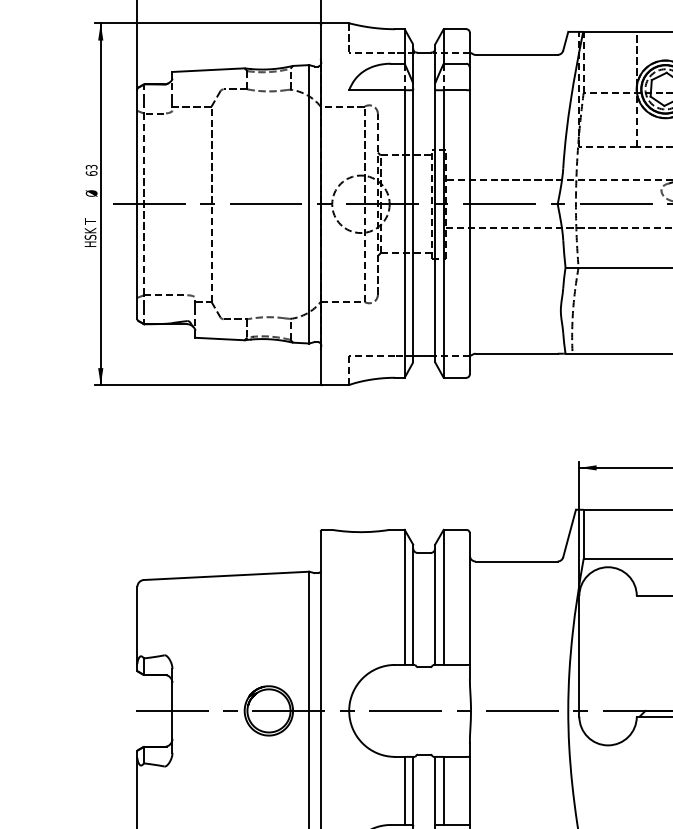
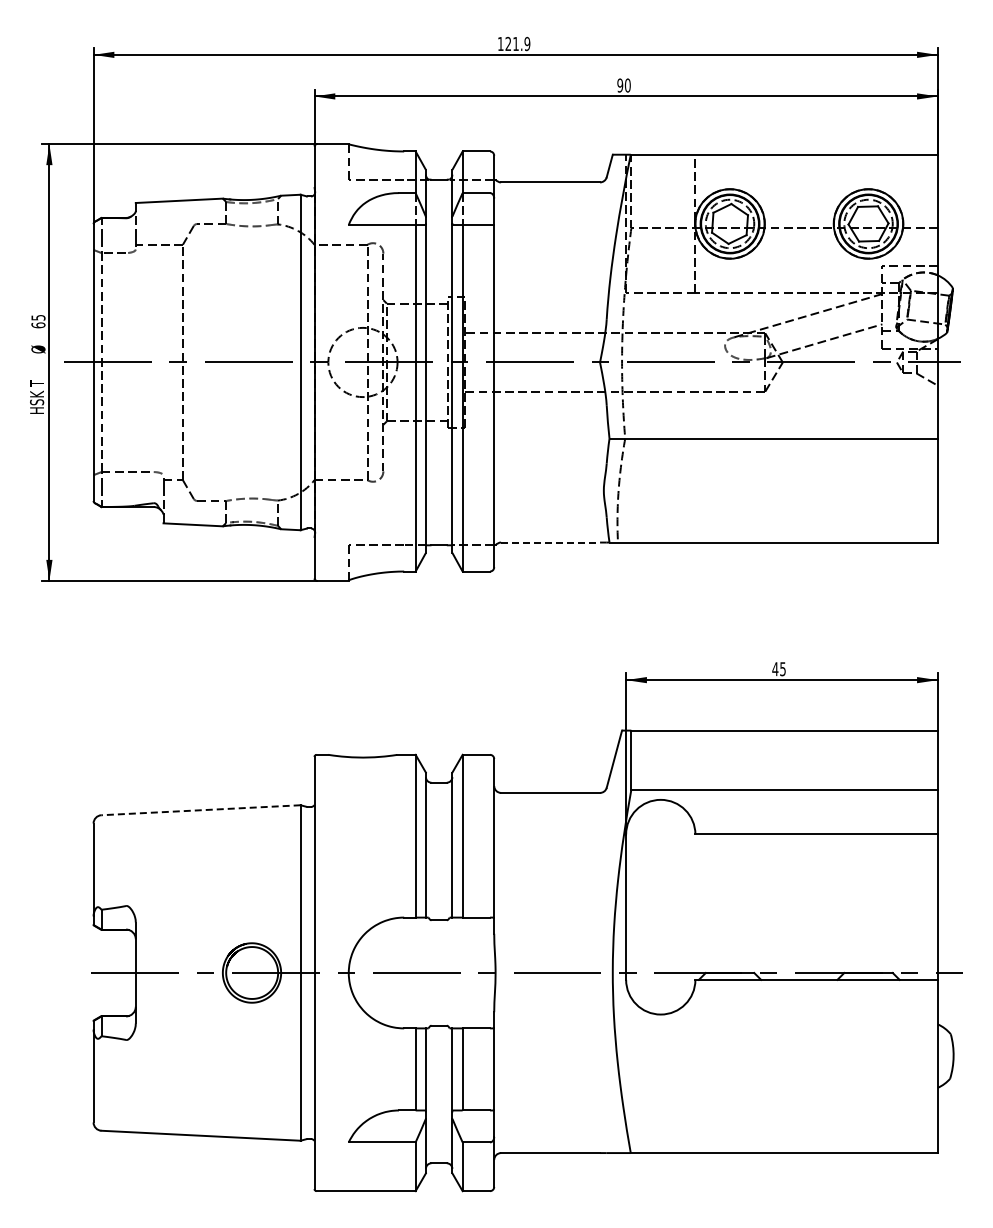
text: (90, 166) -> (37, 317), 63 -> 65
line: (517, 353) -> (551, 542), solid -> dashed
line: (226, 576) -> (201, 810), solid -> dashed

